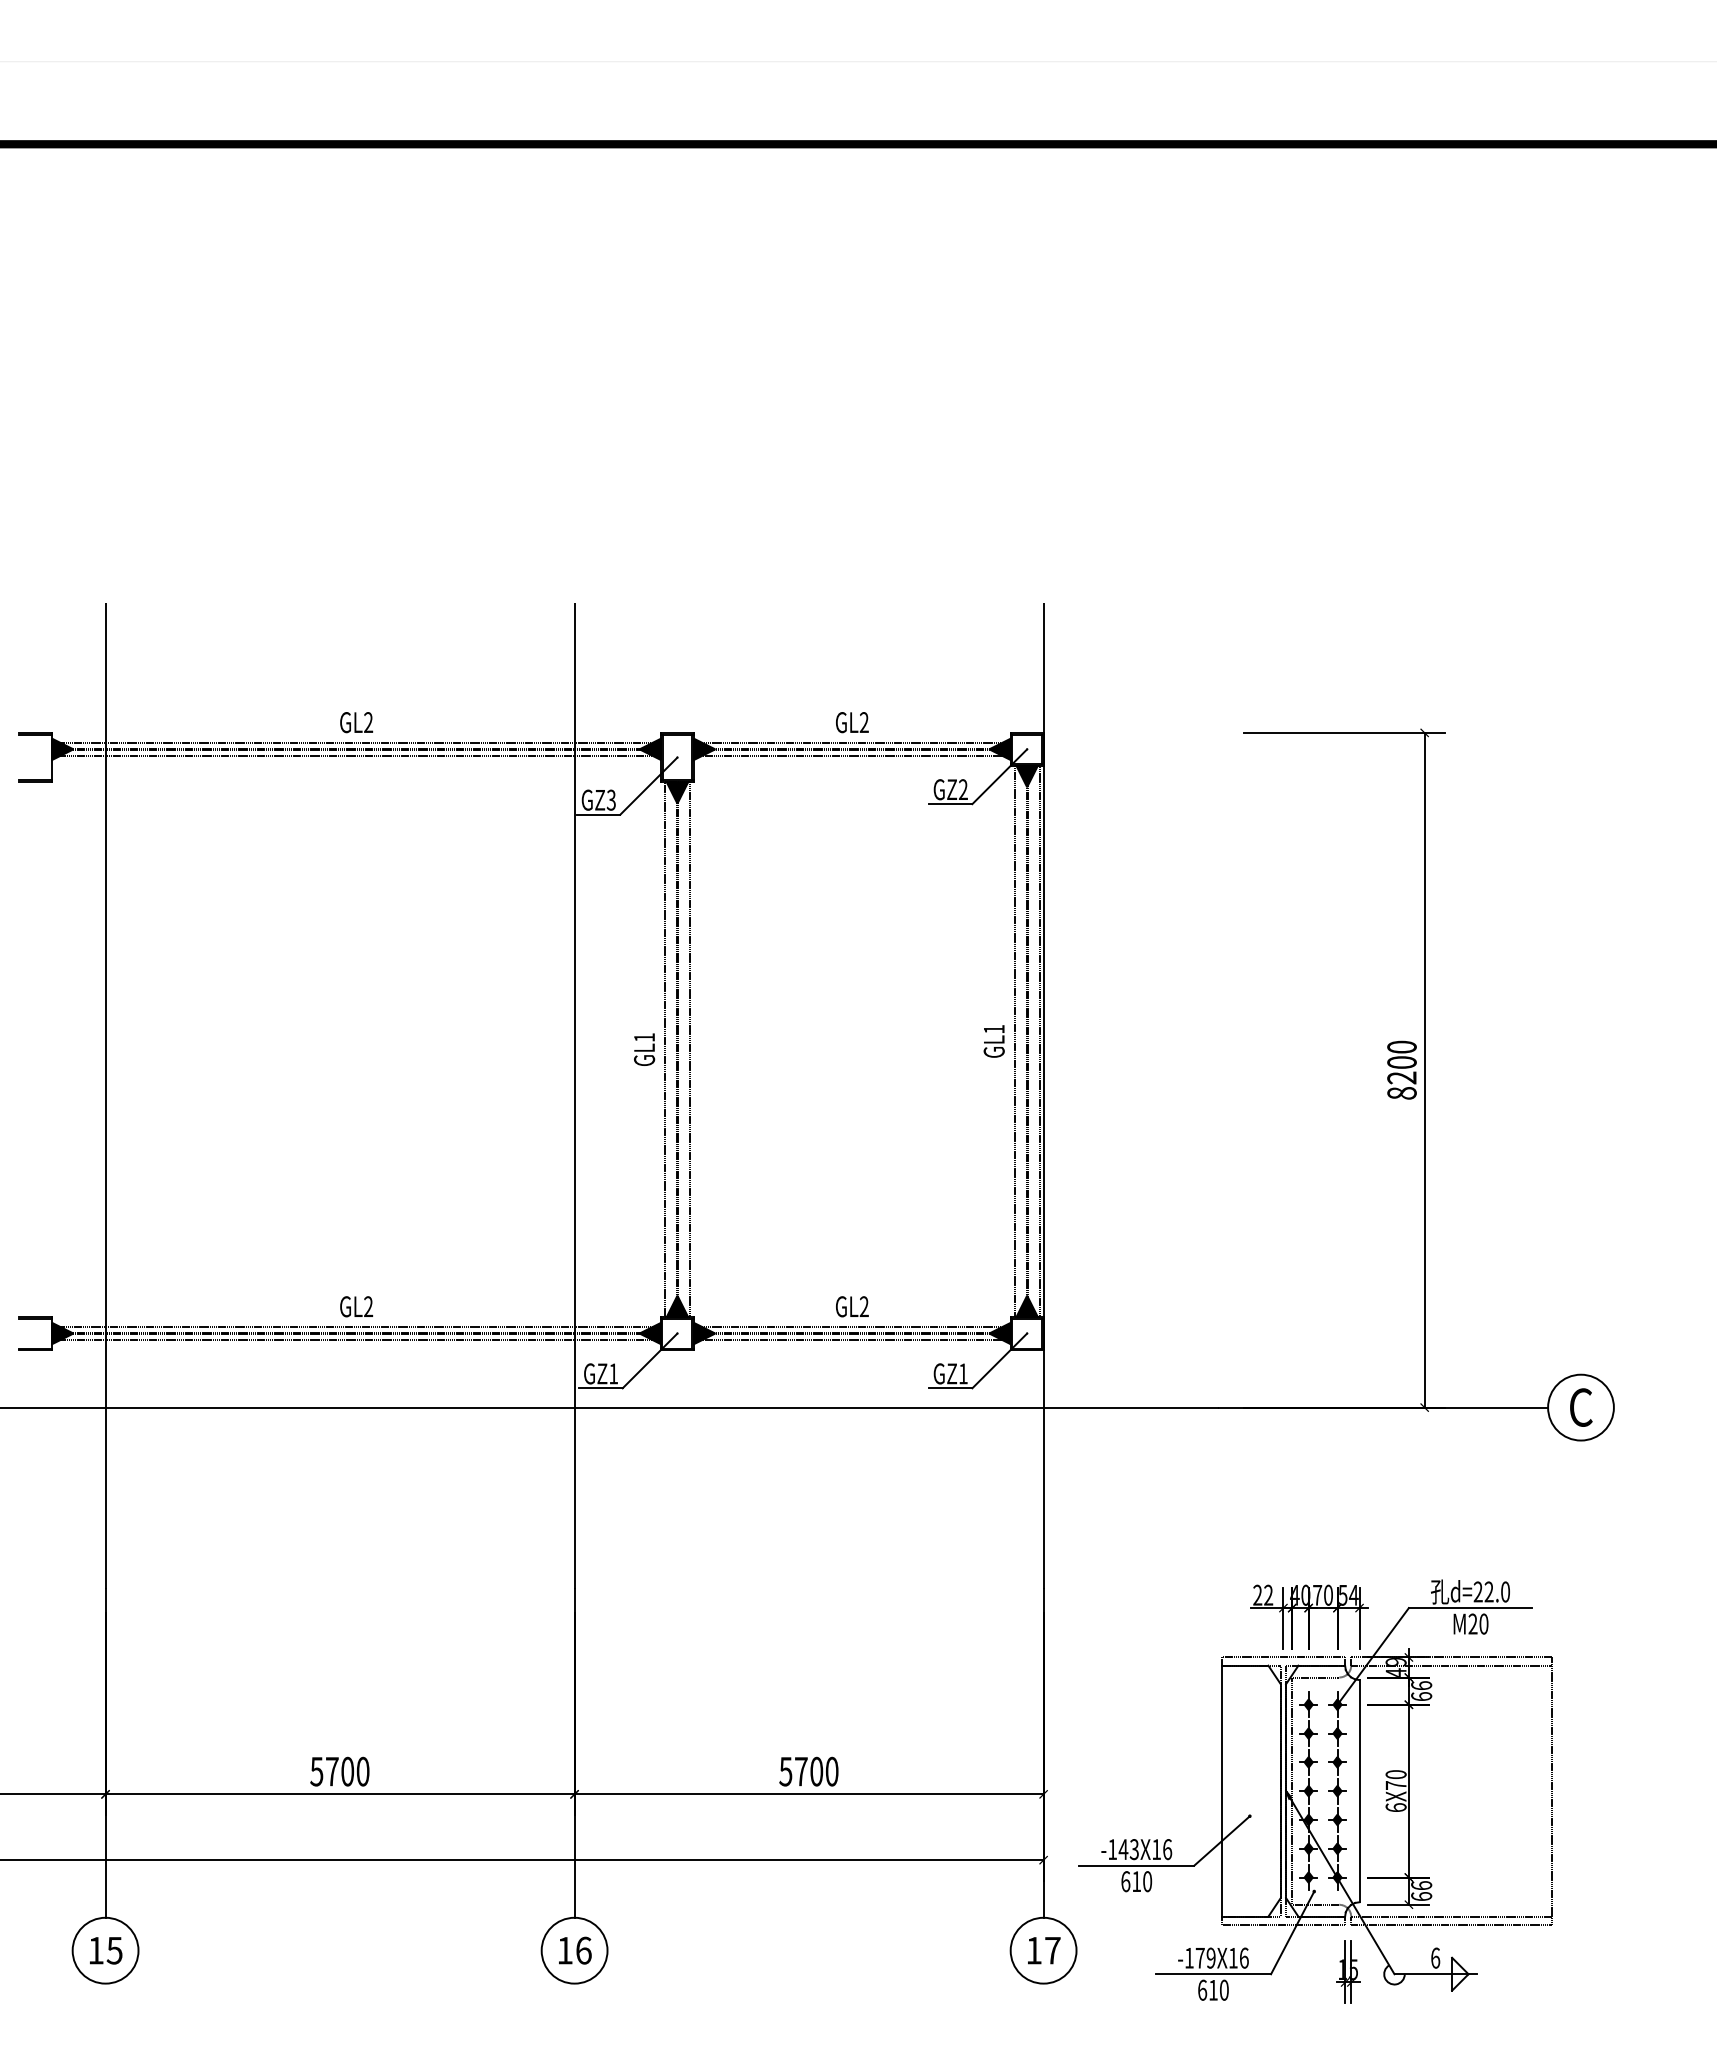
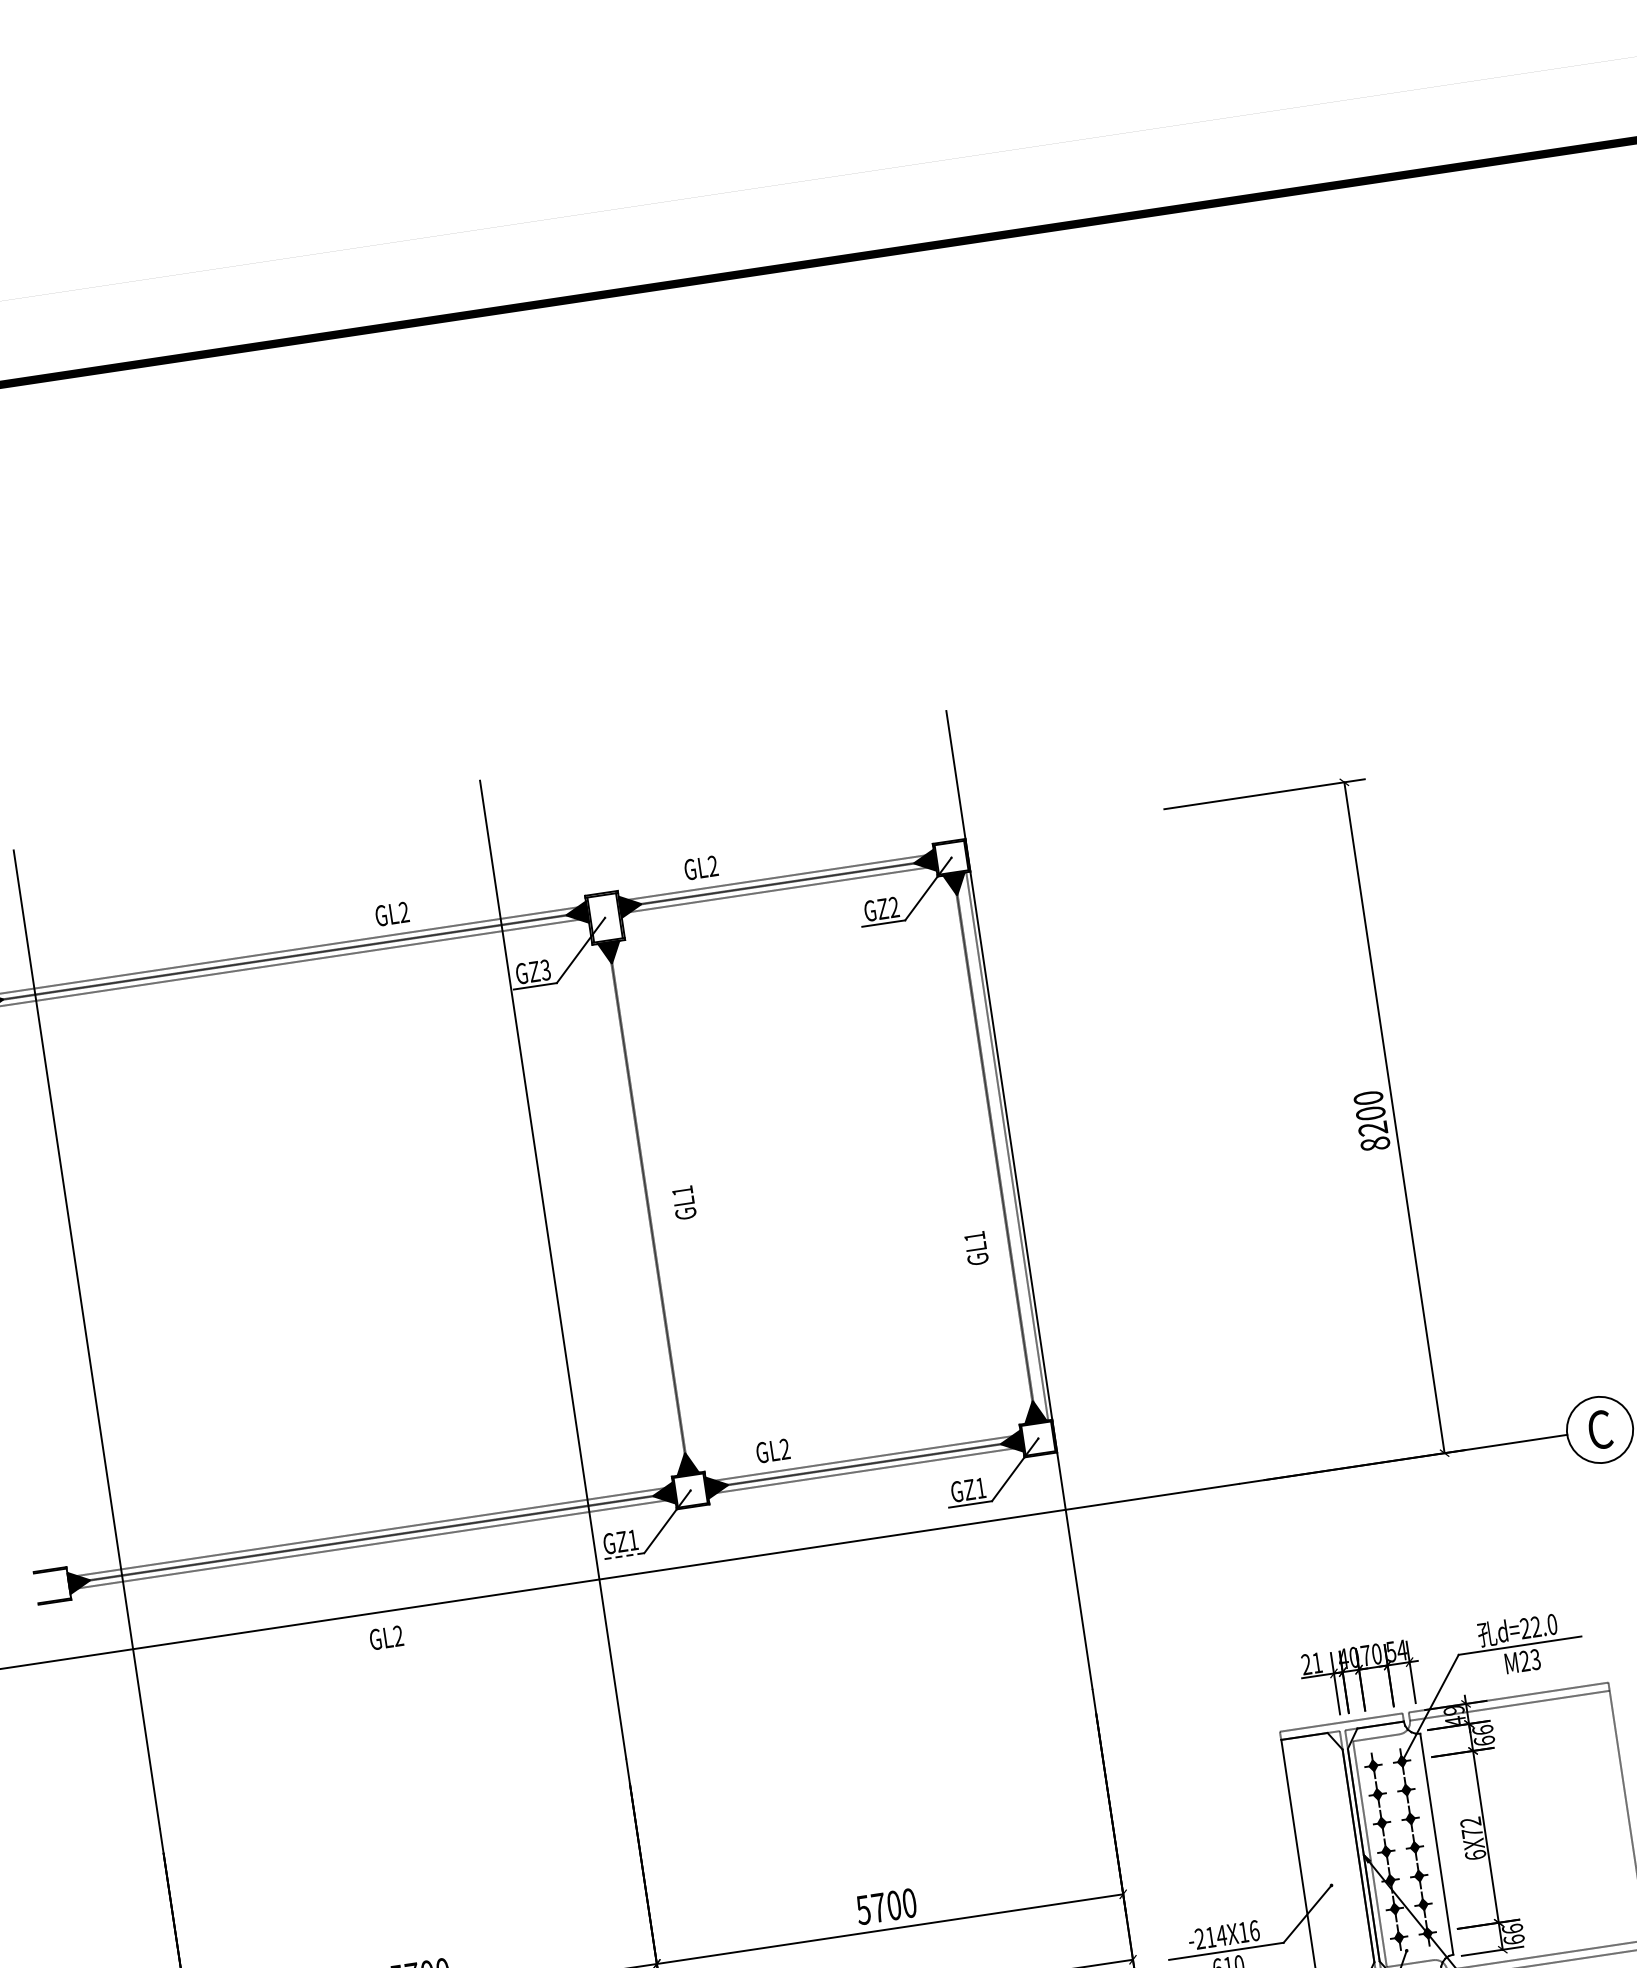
text: (356, 722) -> (392, 914), moved
text: (852, 722) -> (701, 867), moved
text: (993, 1041) -> (975, 1248), moved
line: (1014, 1041) -> (982, 1150), removed
text: (644, 1049) -> (684, 1202), moved
line: (665, 1049) -> (636, 1209), removed
line: (689, 1049) -> (660, 1206), removed
text: (356, 1306) -> (386, 1637), moved
text: (852, 1306) -> (773, 1450), moved
line: (601, 1388) -> (623, 1556), solid -> dashed
text: (1268, 1594) -> (1317, 1662), 22 -> 21
text: (1483, 1623) -> (1535, 1659), M20 -> M23
text: (1395, 1774) -> (1470, 1822), 6X70 -> 6X72
text: (1123, 1849) -> (1210, 1937), -143X16 -> -214X16

